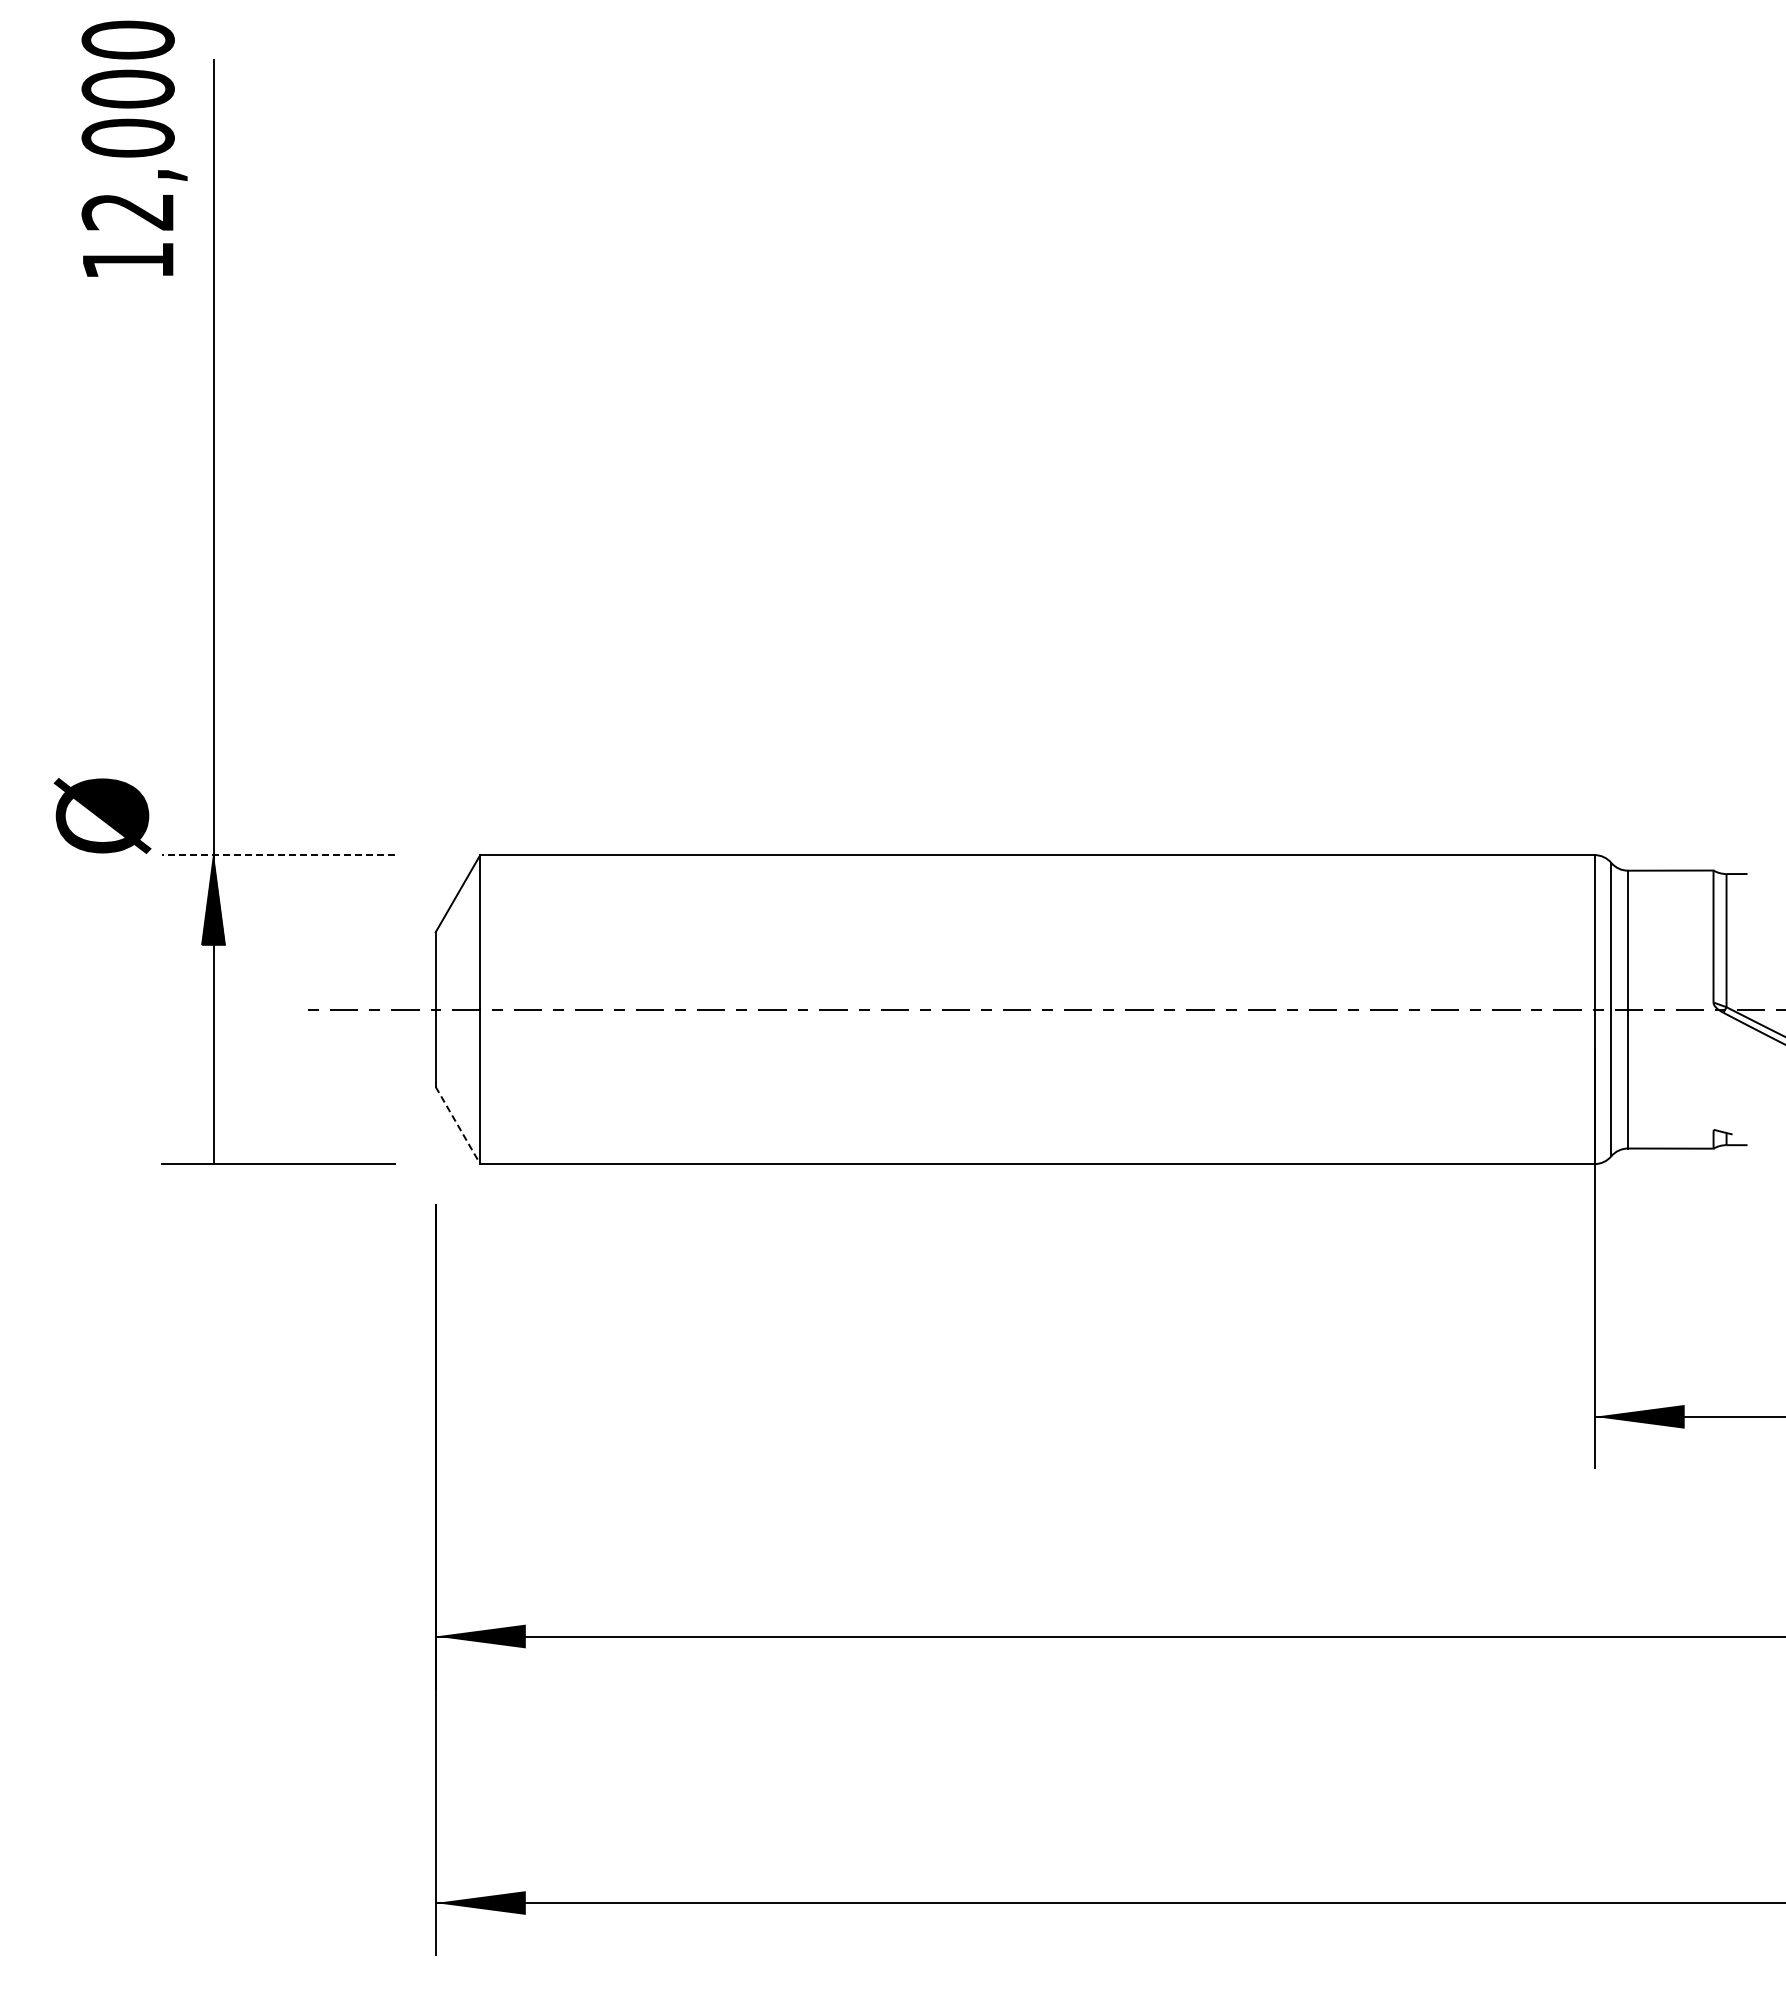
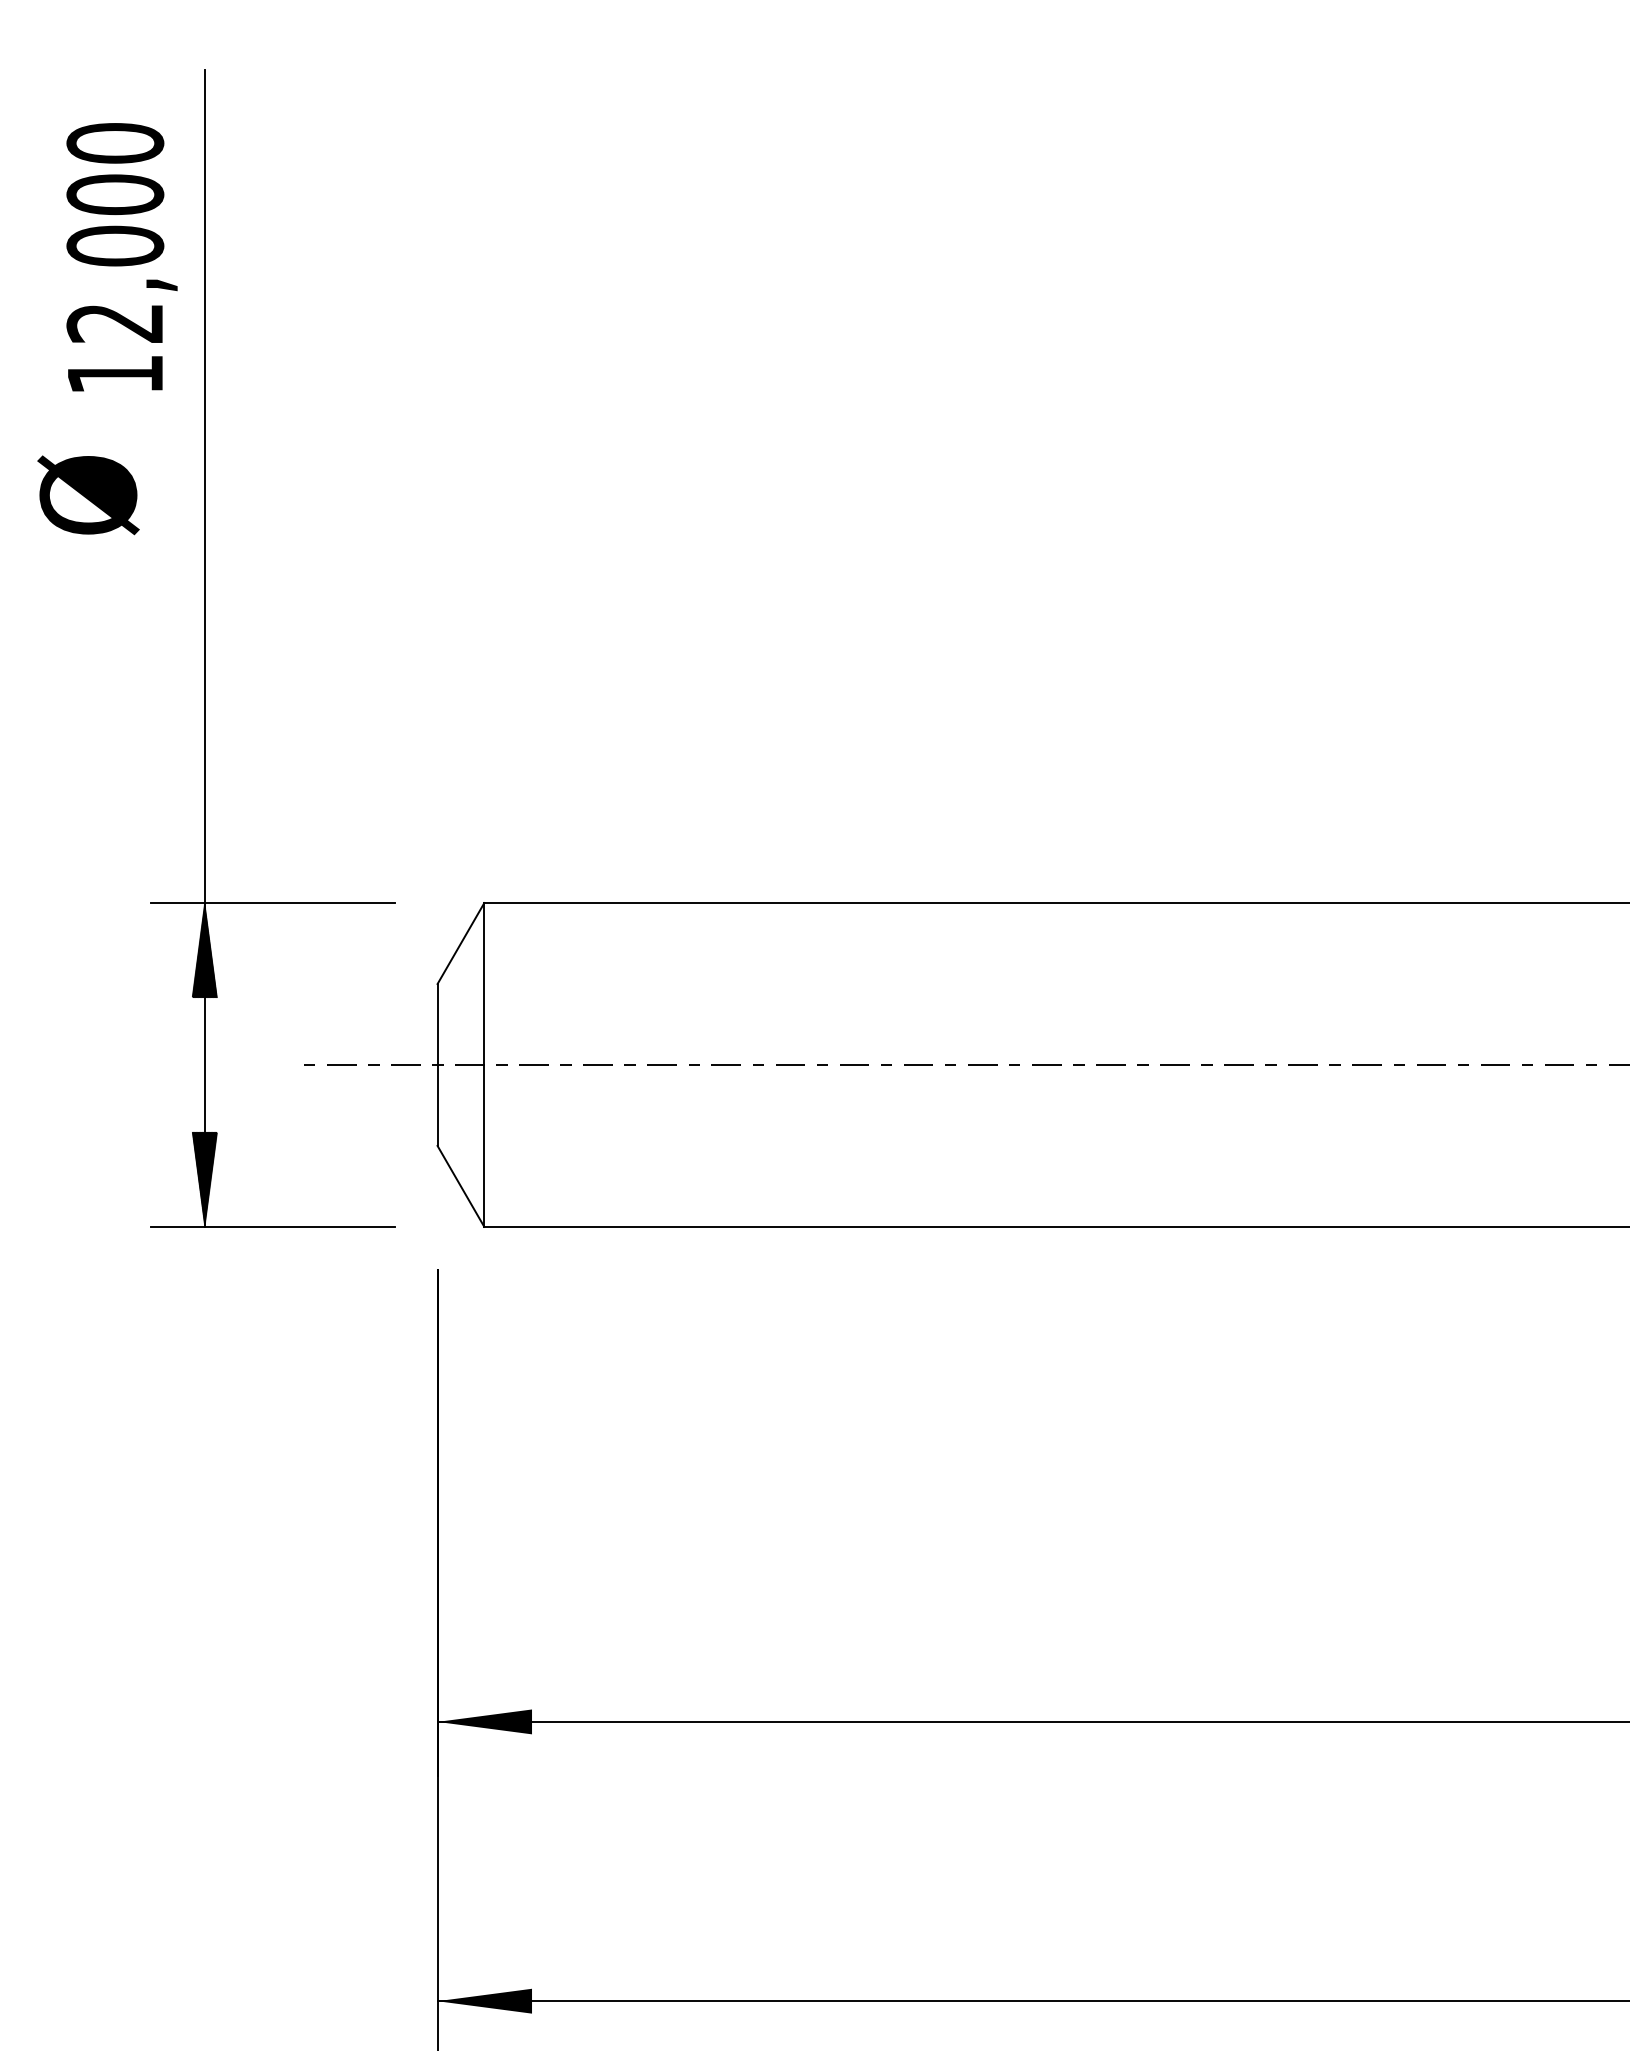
text: (134, 148) -> (121, 256), moved
text: (102, 815) -> (88, 494), moved
line: (277, 855) -> (271, 903), dashed -> solid
hatch: (213, 1118) -> (204, 1179), added
line: (457, 1125) -> (460, 1186), dashed -> solid

